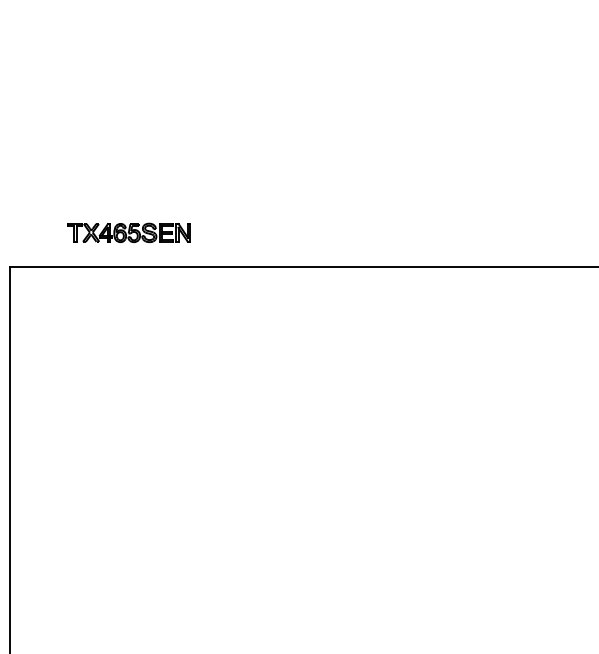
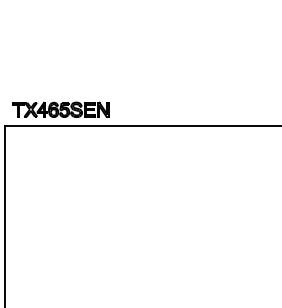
part: (128, 232) -> (60, 109), size x1.67

